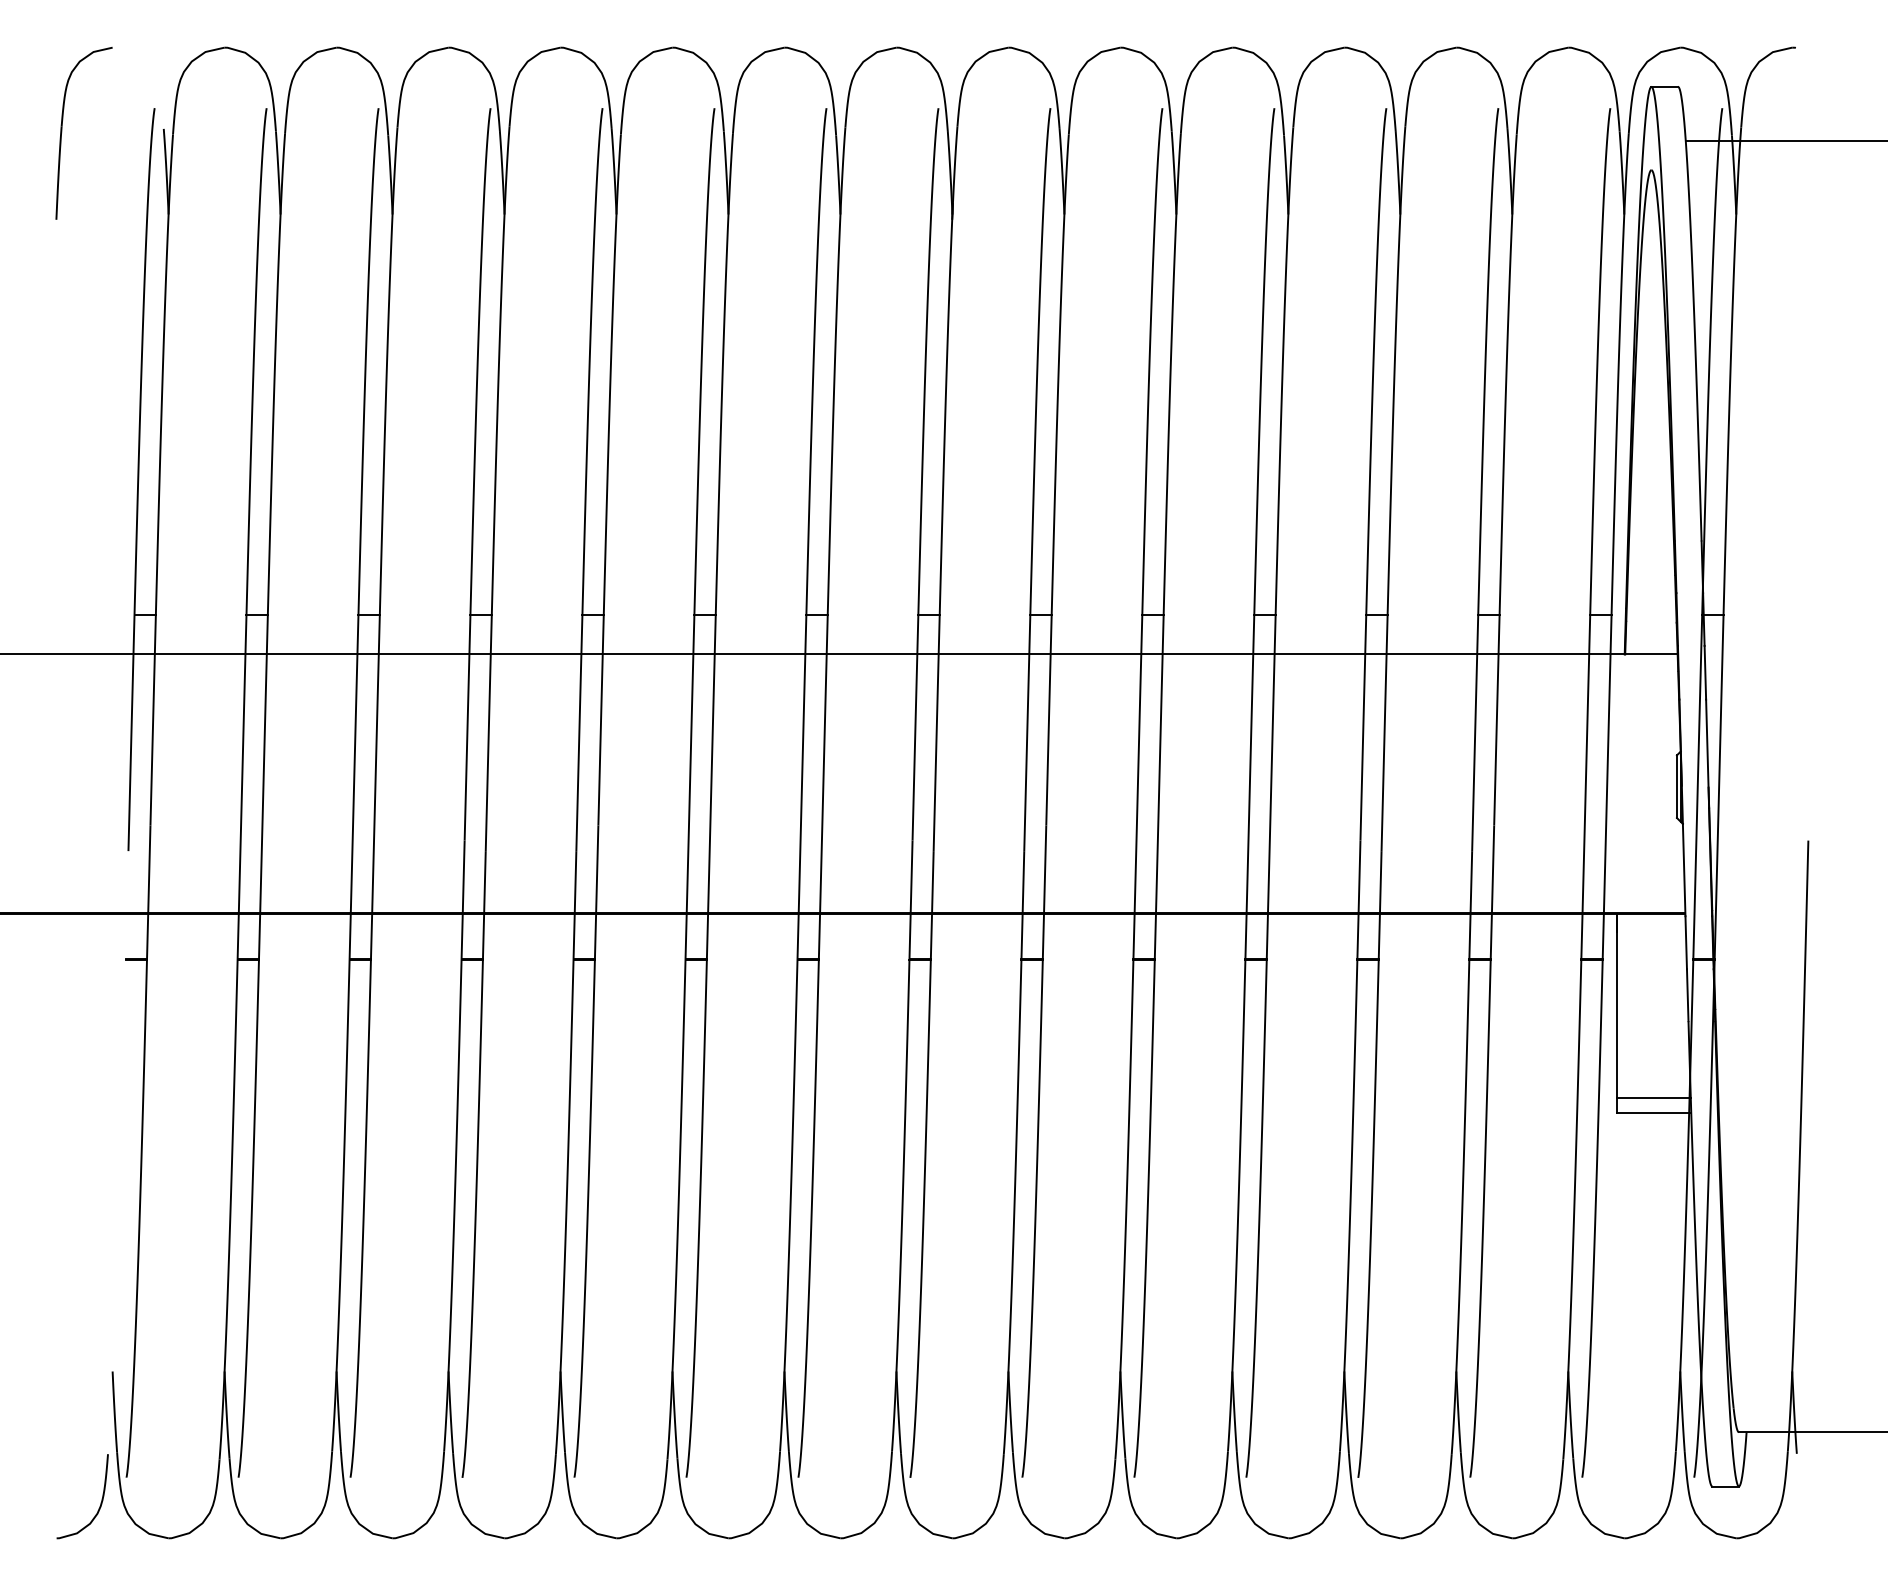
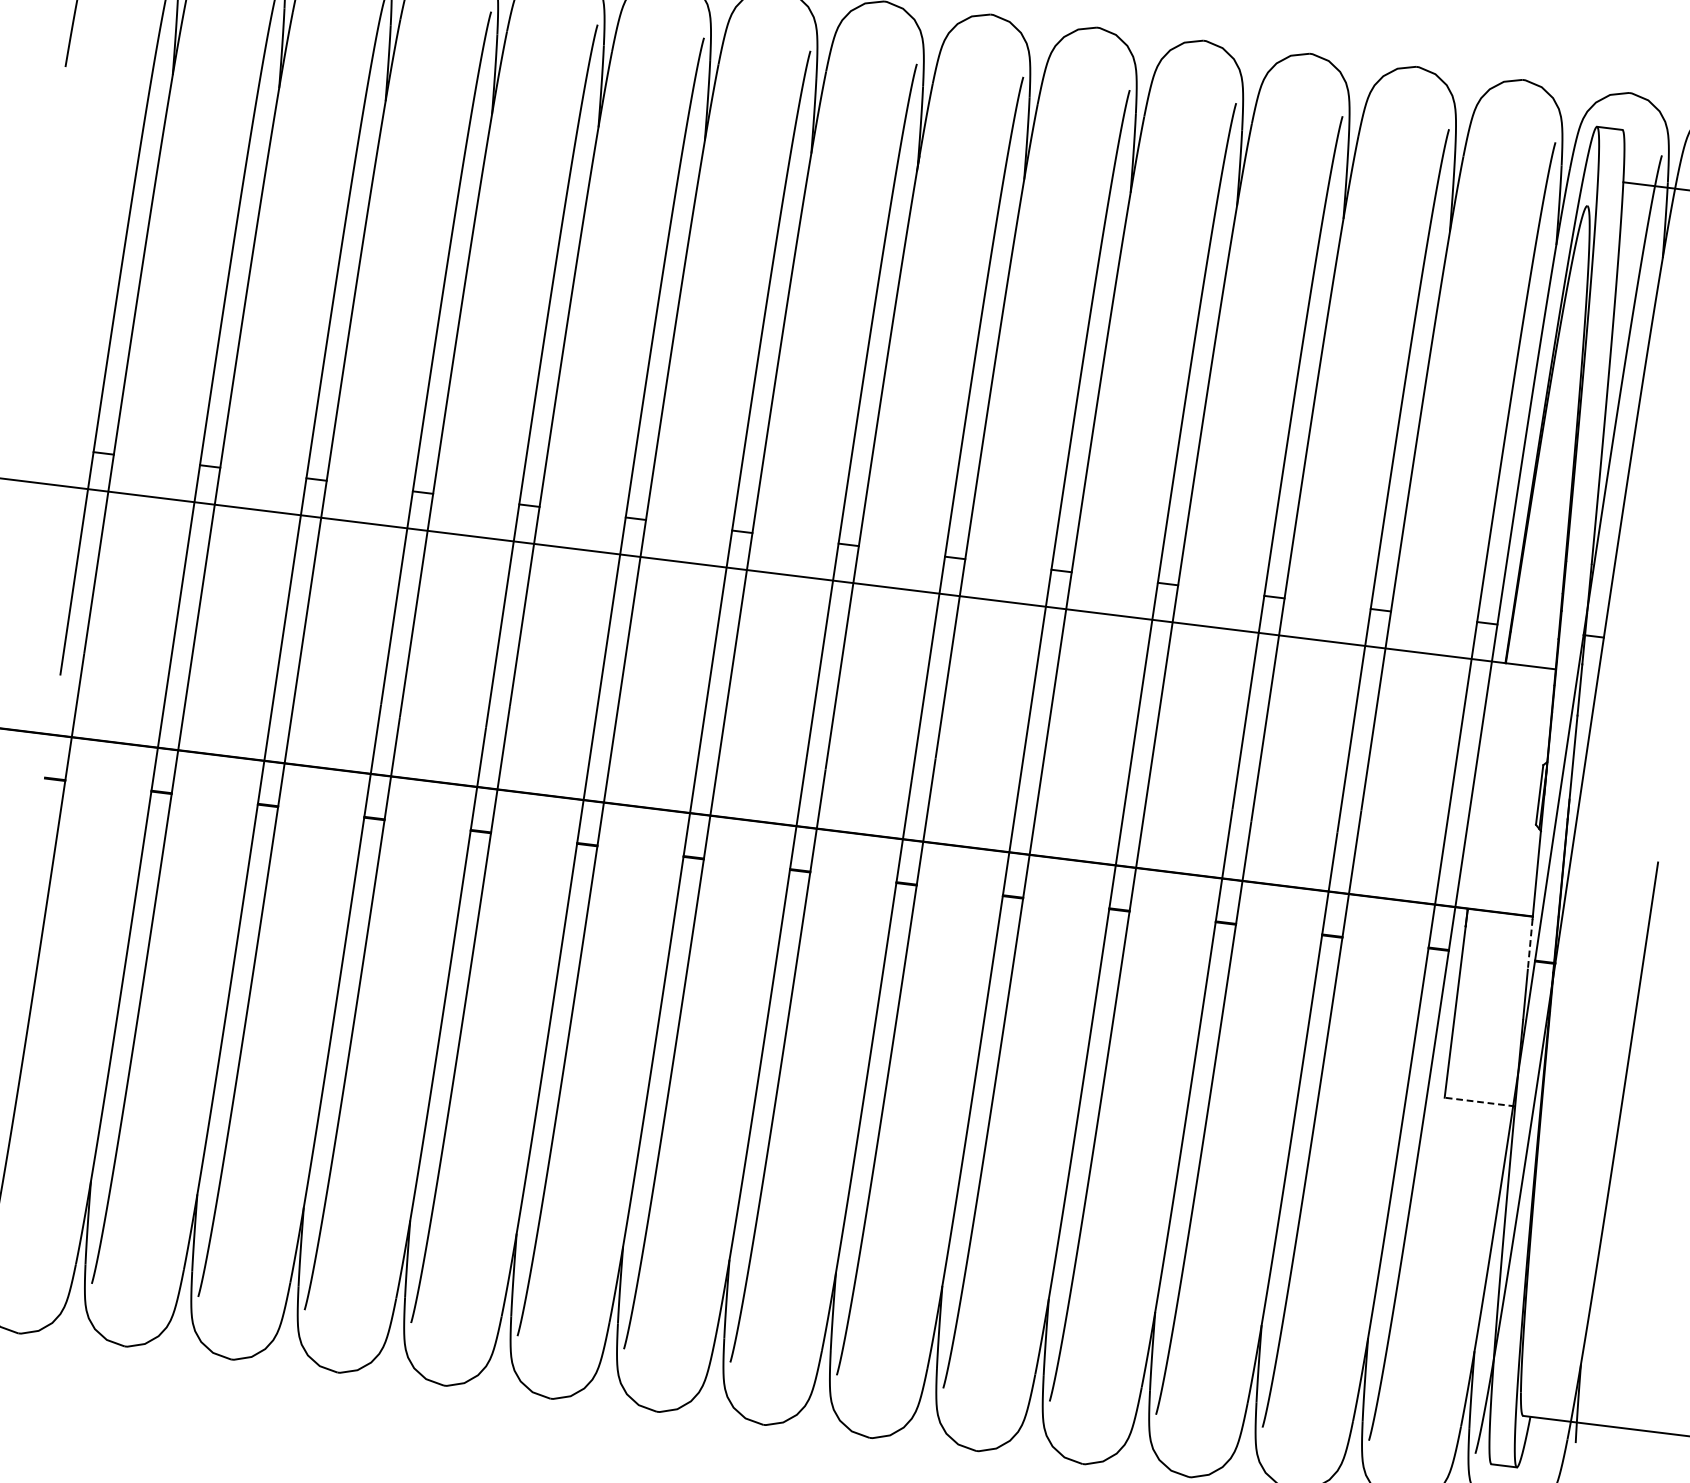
line: (1686, 942) -> (1530, 944), solid -> dashed
line: (1653, 1097) -> (1481, 1087), removed
line: (1653, 1112) -> (1479, 1101), solid -> dashed

